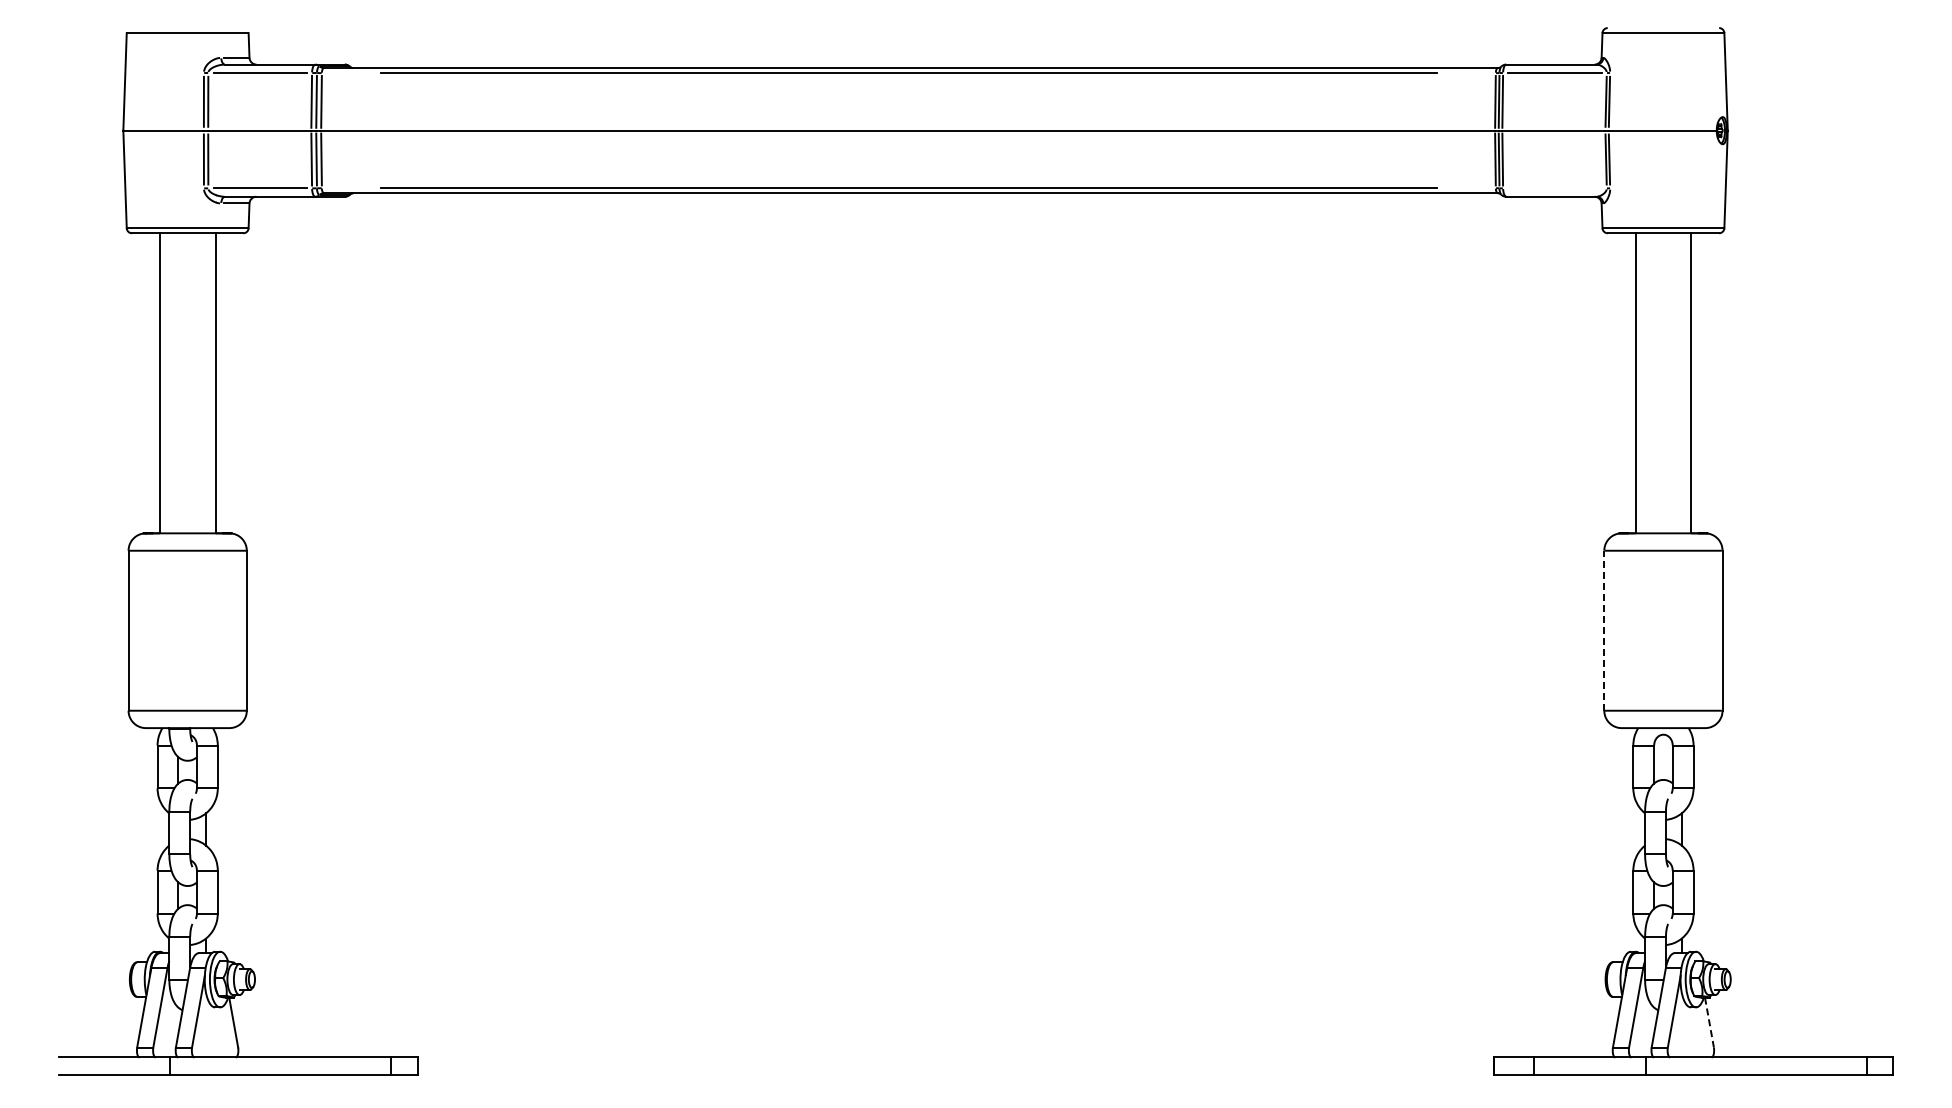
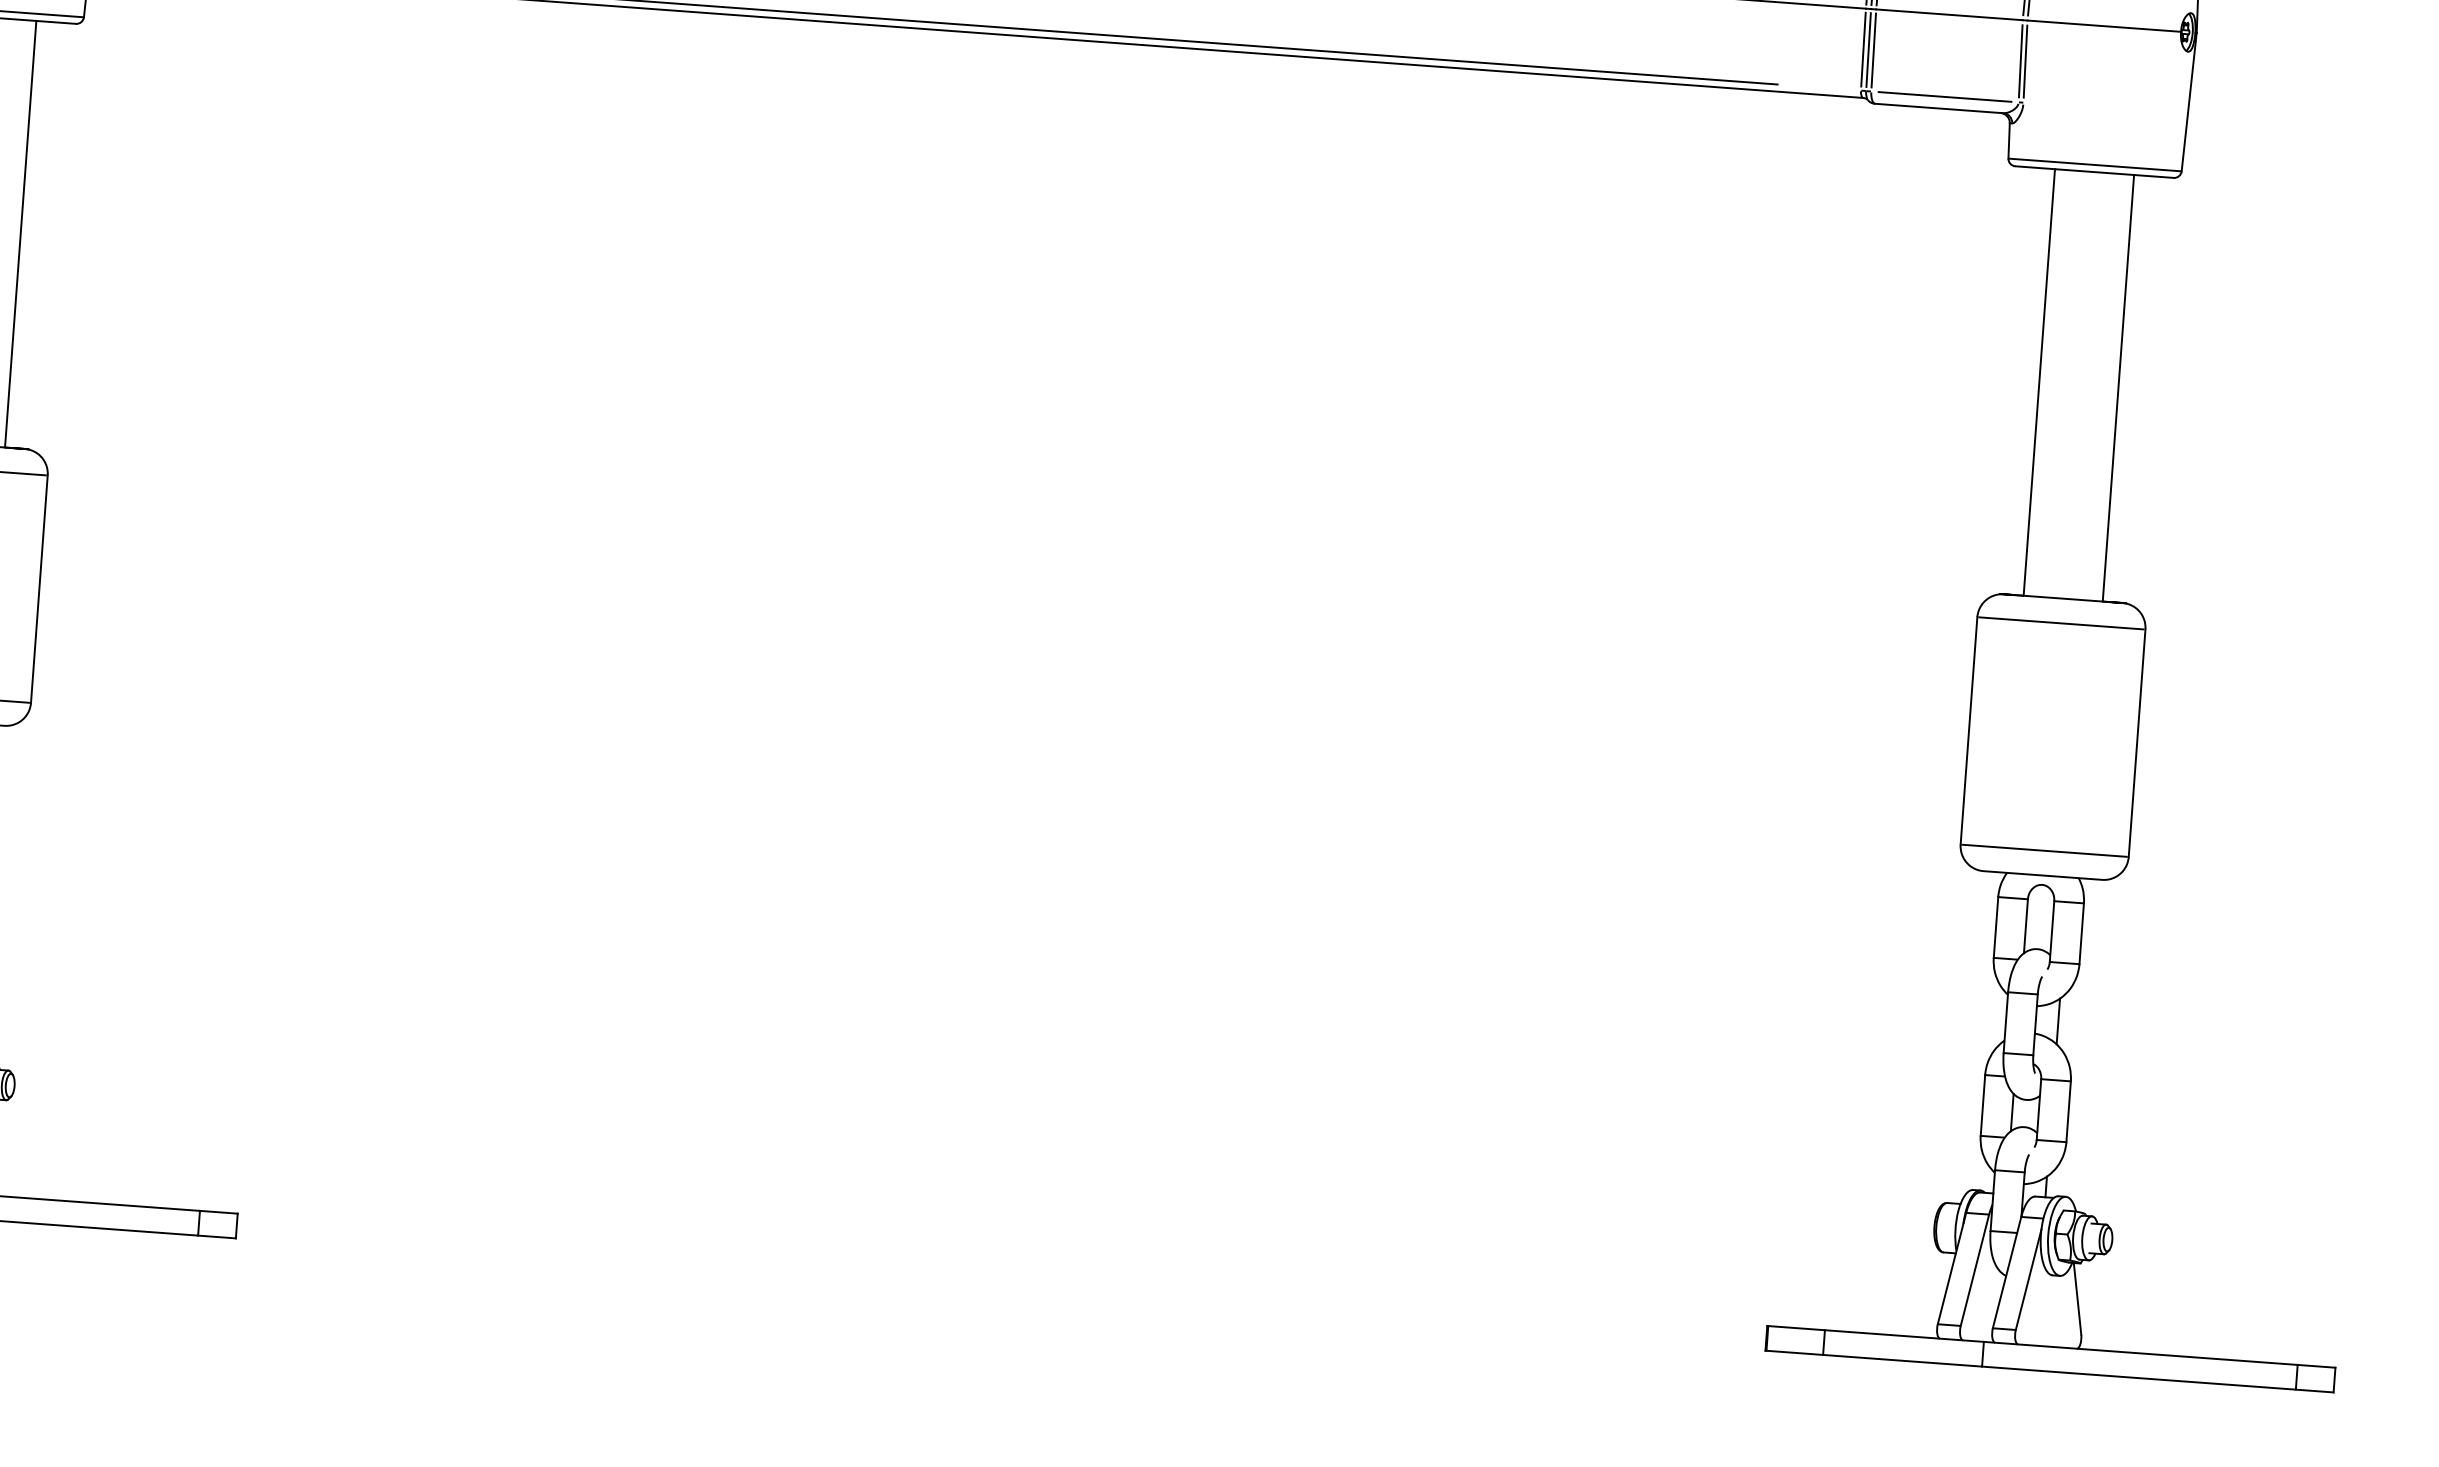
line: (1554, 188) -> (1944, 97), added
line: (1604, 630) -> (1969, 730), dashed -> solid
line: (1709, 1023) -> (2077, 1300), dashed -> solid

